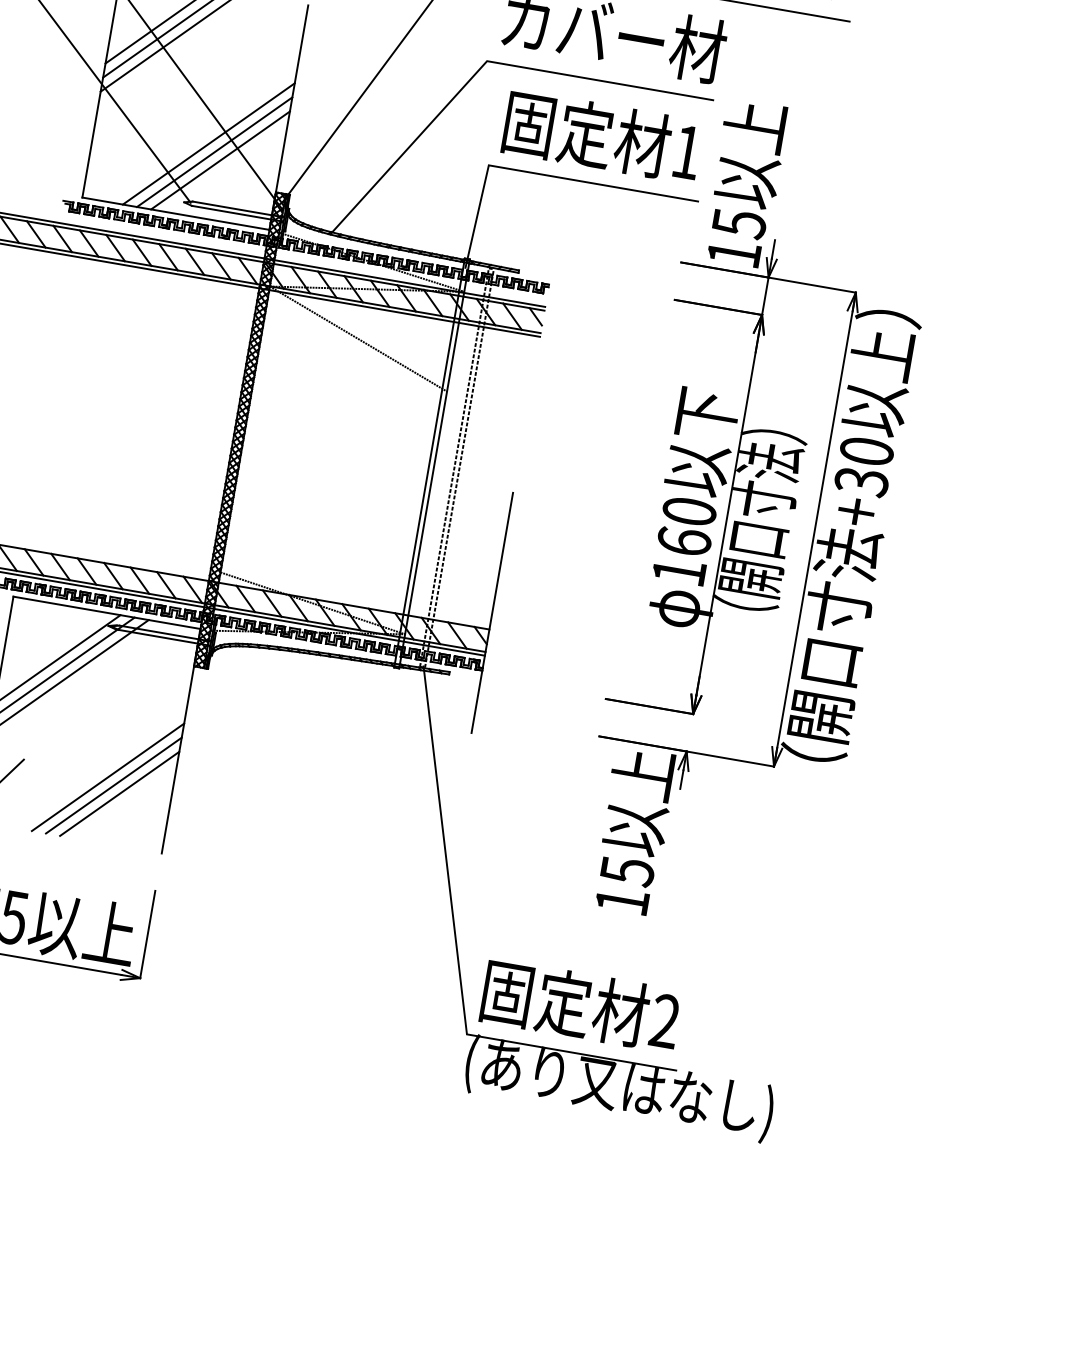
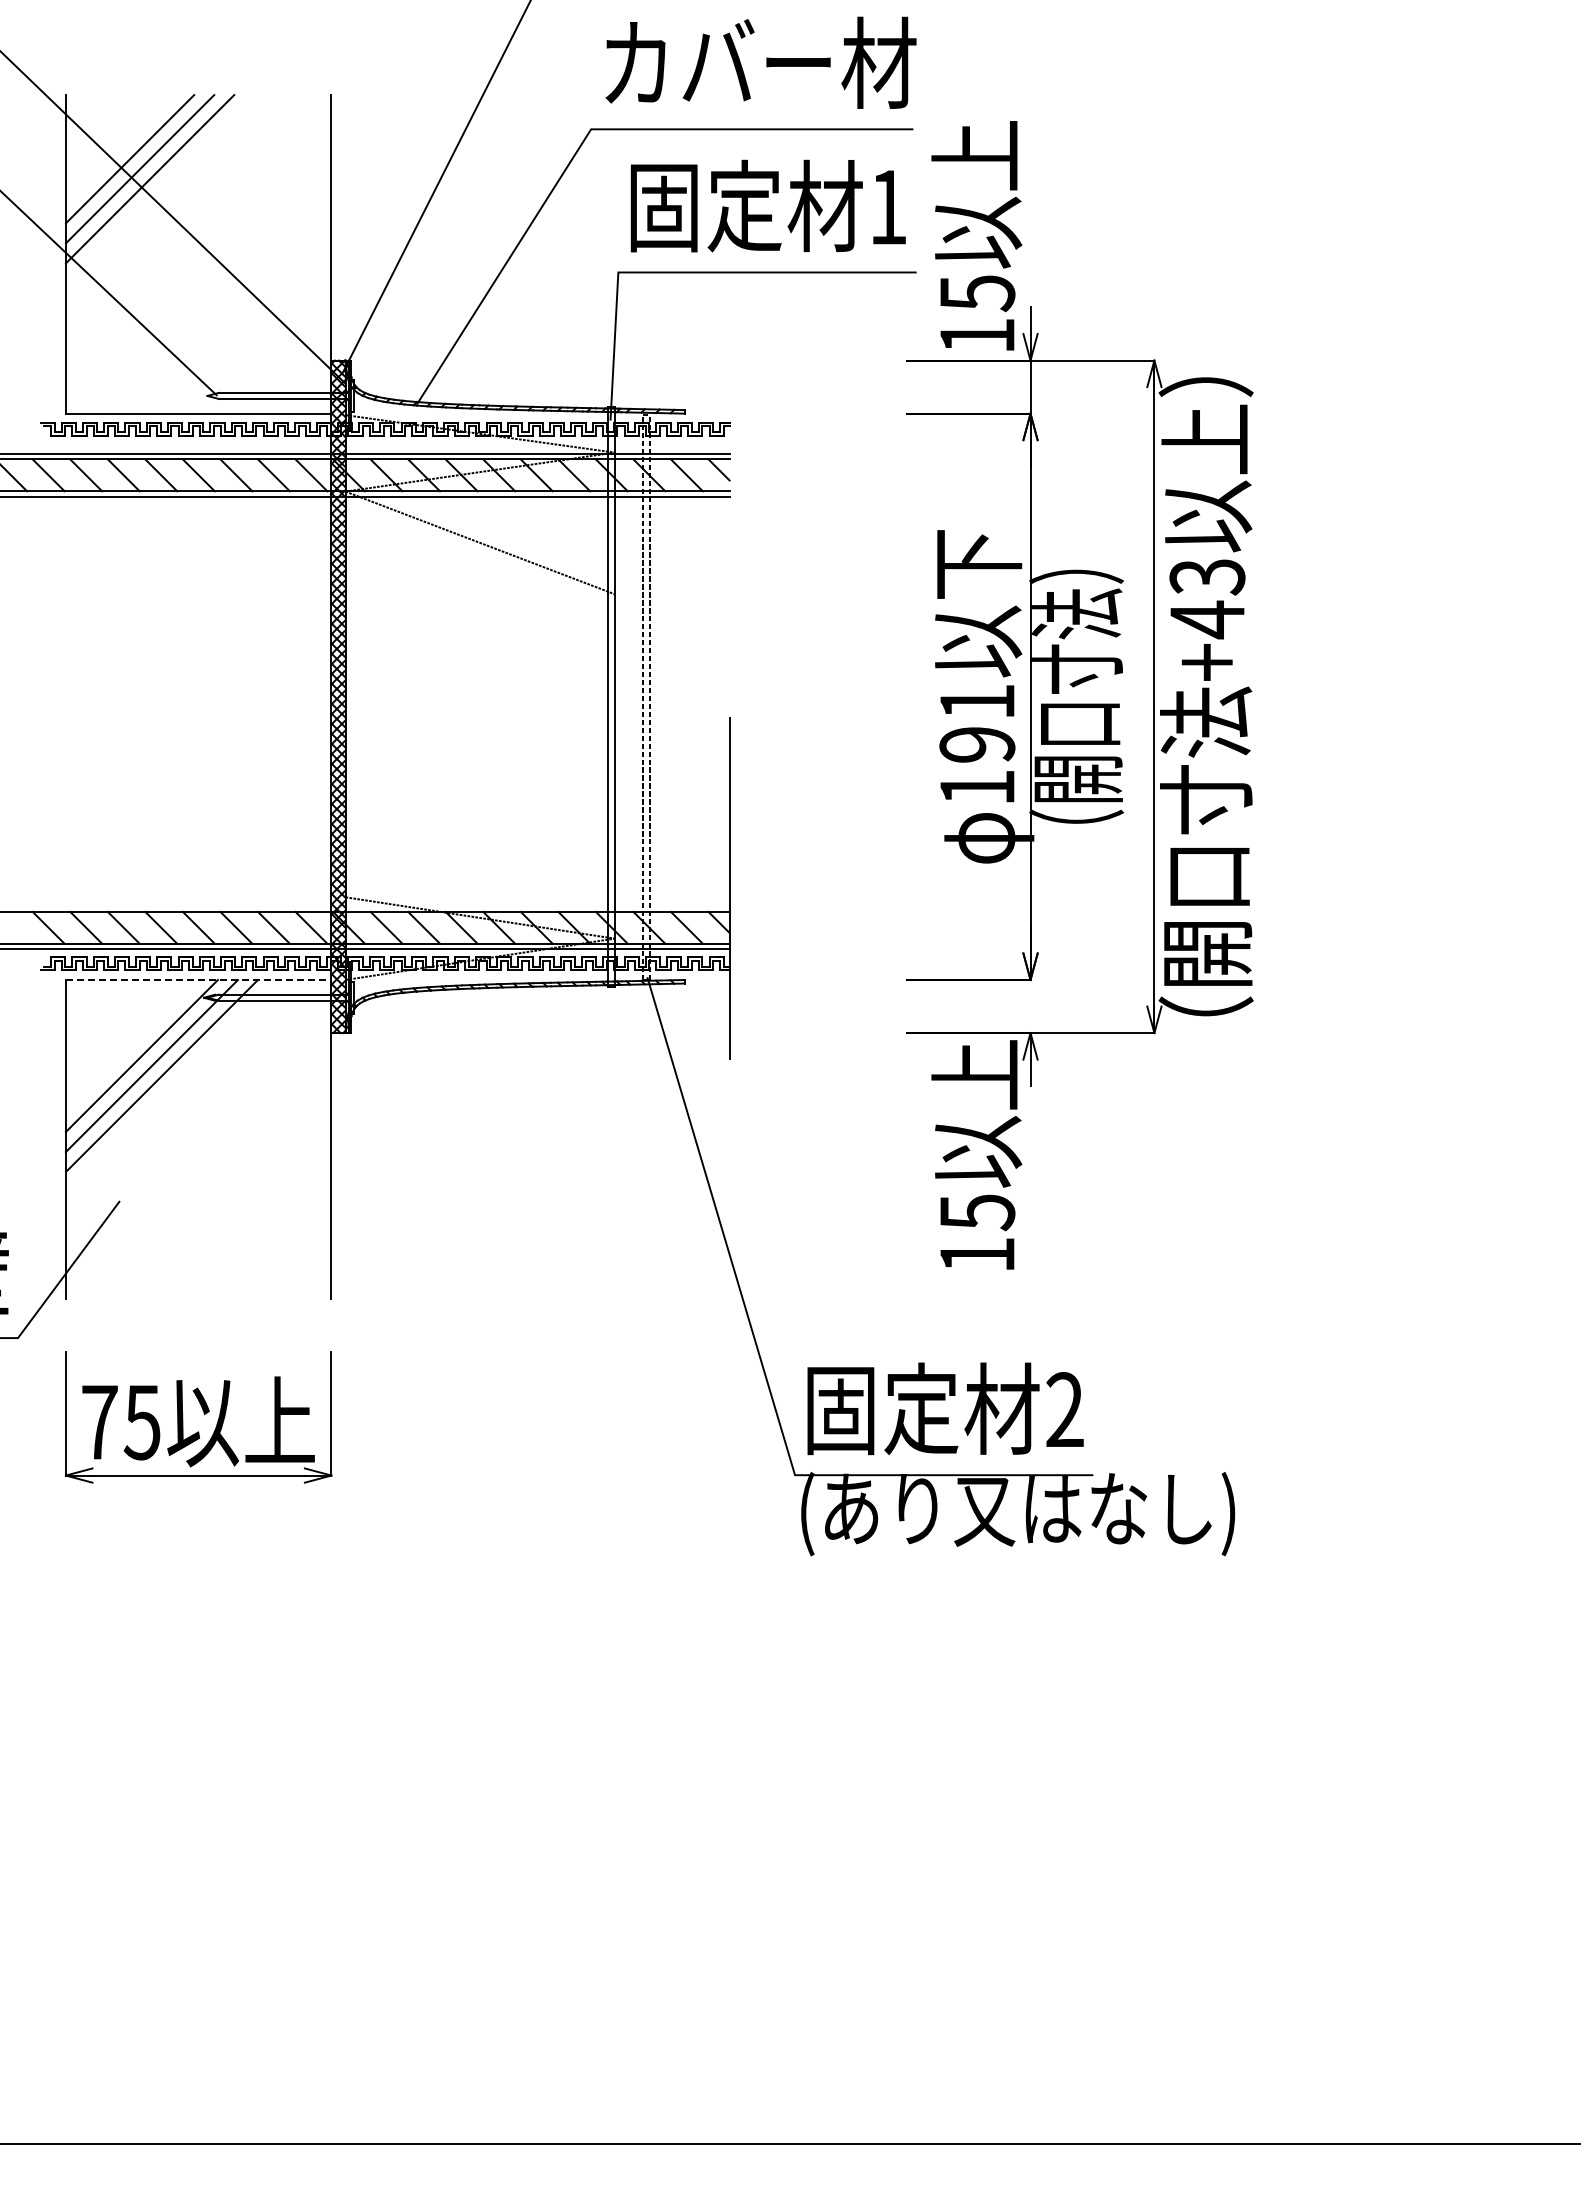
line: (208, 143) -> (227, 309), removed
line: (214, 152) -> (237, 319), removed
line: (220, 160) -> (247, 329), removed
text: (864, 467) -> (1207, 599), +30 -> +43
text: (687, 526) -> (977, 723), 160 -> 191
line: (106, 613) -> (198, 980), solid -> dashed
line: (108, 777) -> (239, 1206), removed
line: (114, 785) -> (249, 1216), removed
line: (119, 793) -> (259, 1226), removed

